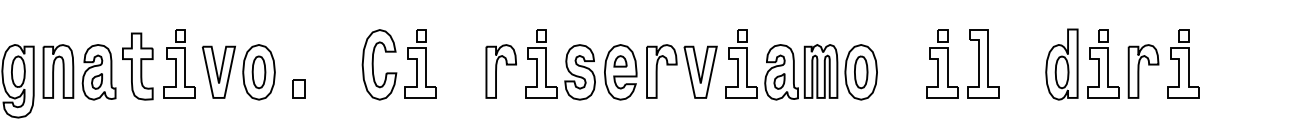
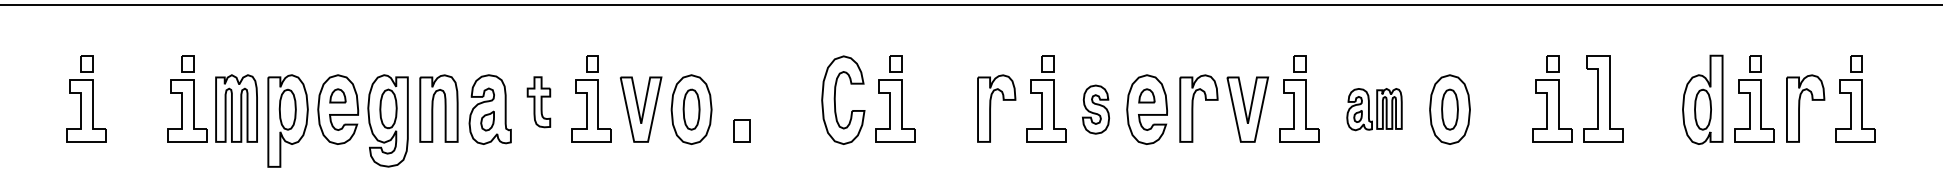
part: (137, 65) -> (538, 101), size x0.6
part: (579, 72) -> (1095, 109), size x0.7
part: (801, 72) -> (1374, 109), size x0.6

